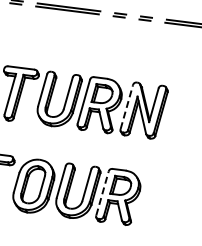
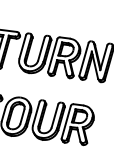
line: (126, 107) -> (83, 59), dashed -> solid
line: (102, 193) -> (66, 122), dashed -> solid

